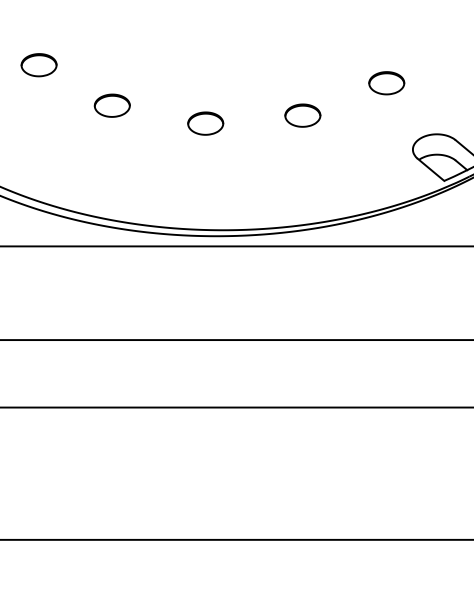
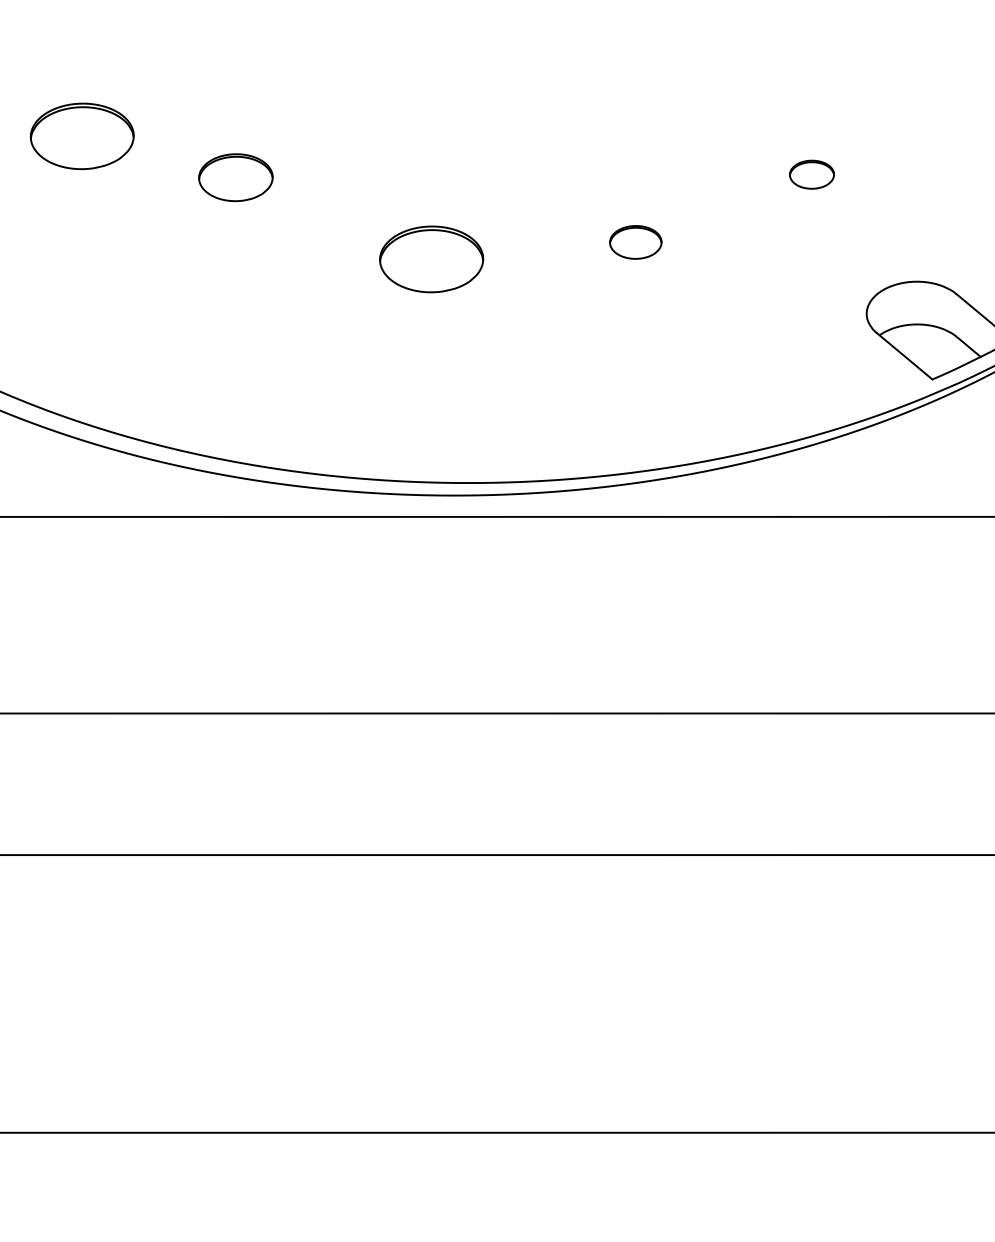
part: (38, 65) -> (80, 137), size x1.4
part: (386, 83) -> (811, 175), size x0.6
part: (111, 105) -> (234, 177), moved
part: (302, 115) -> (634, 242), size x0.7
part: (205, 123) -> (431, 258), size x1.4

